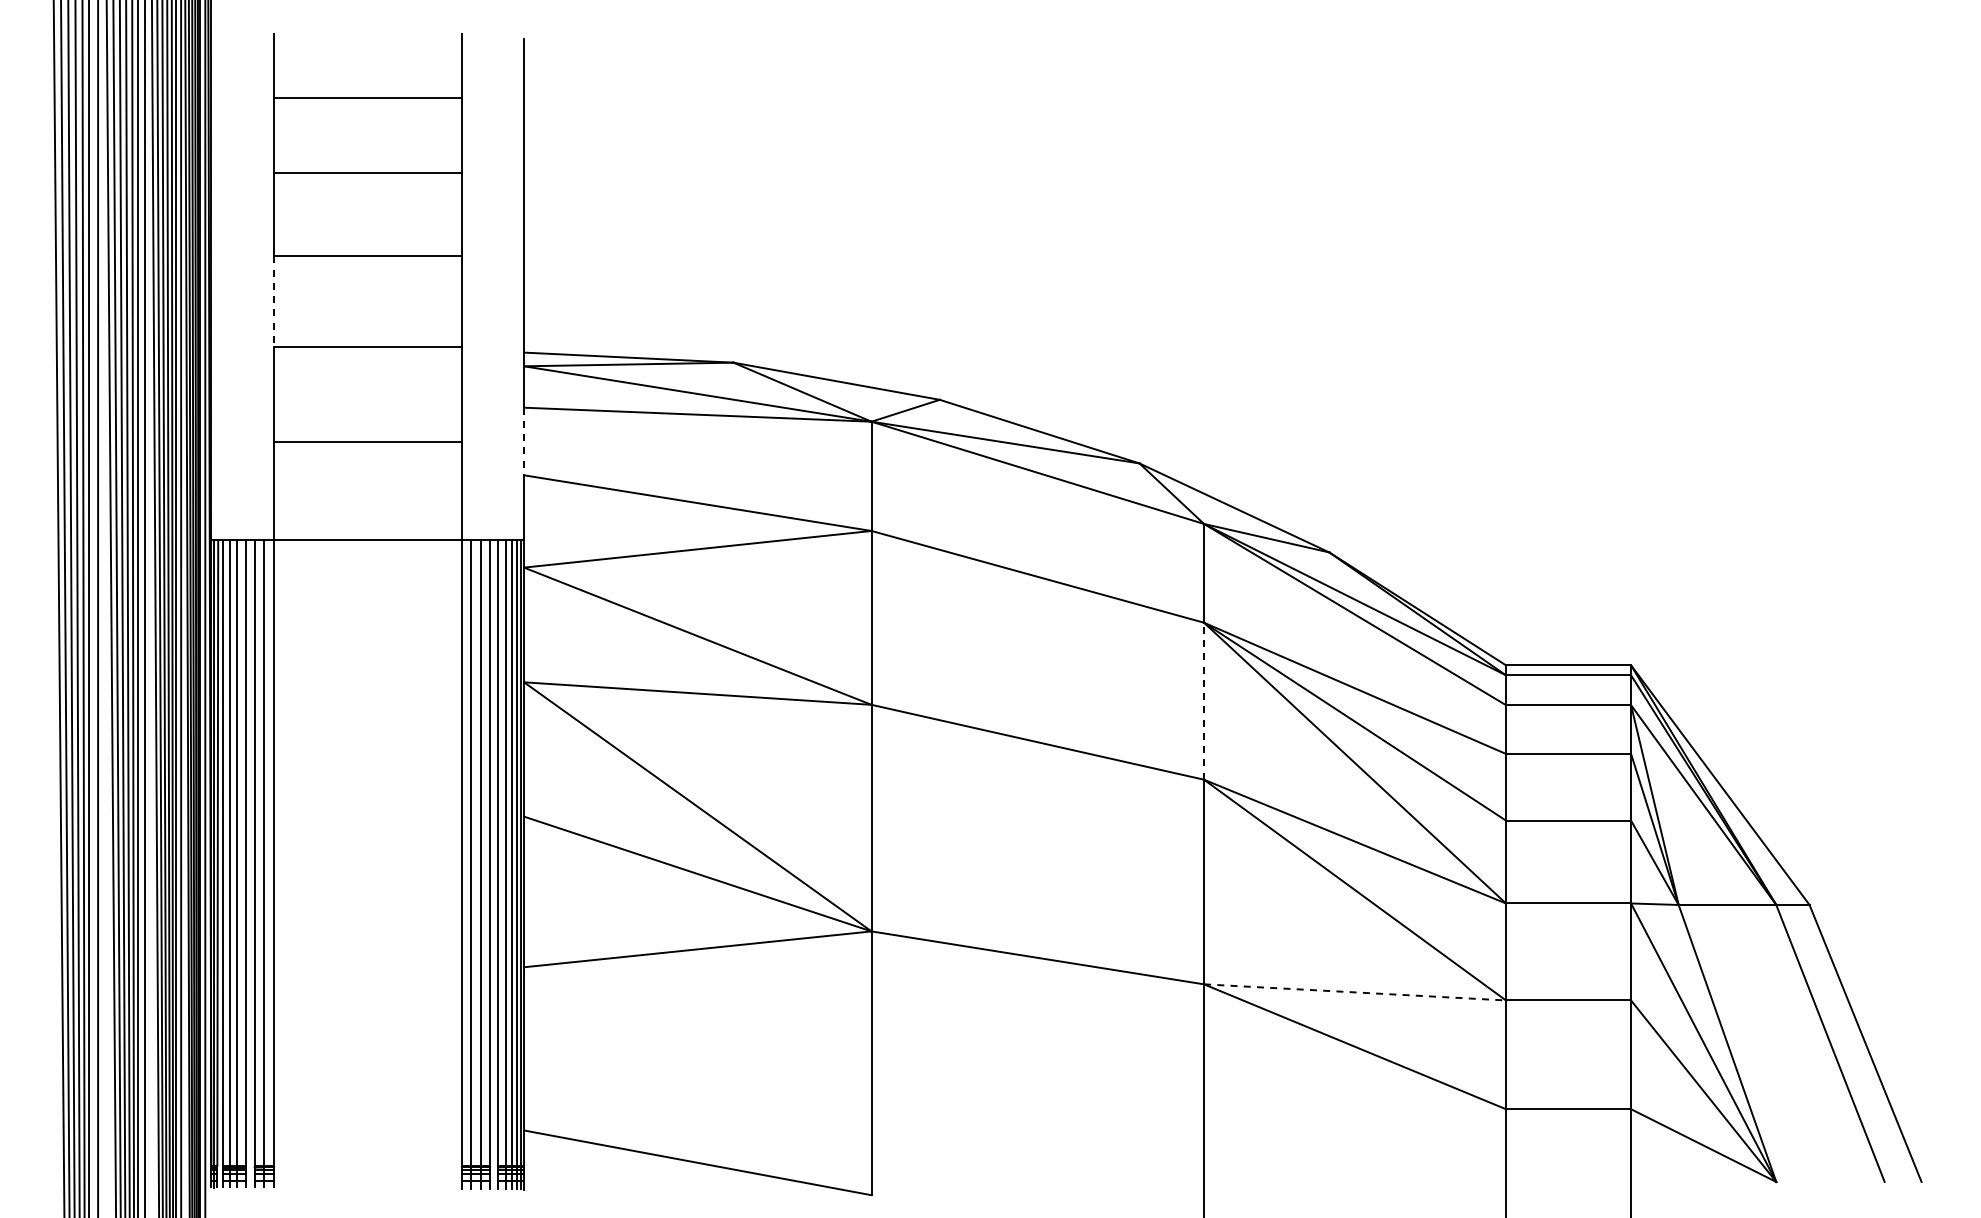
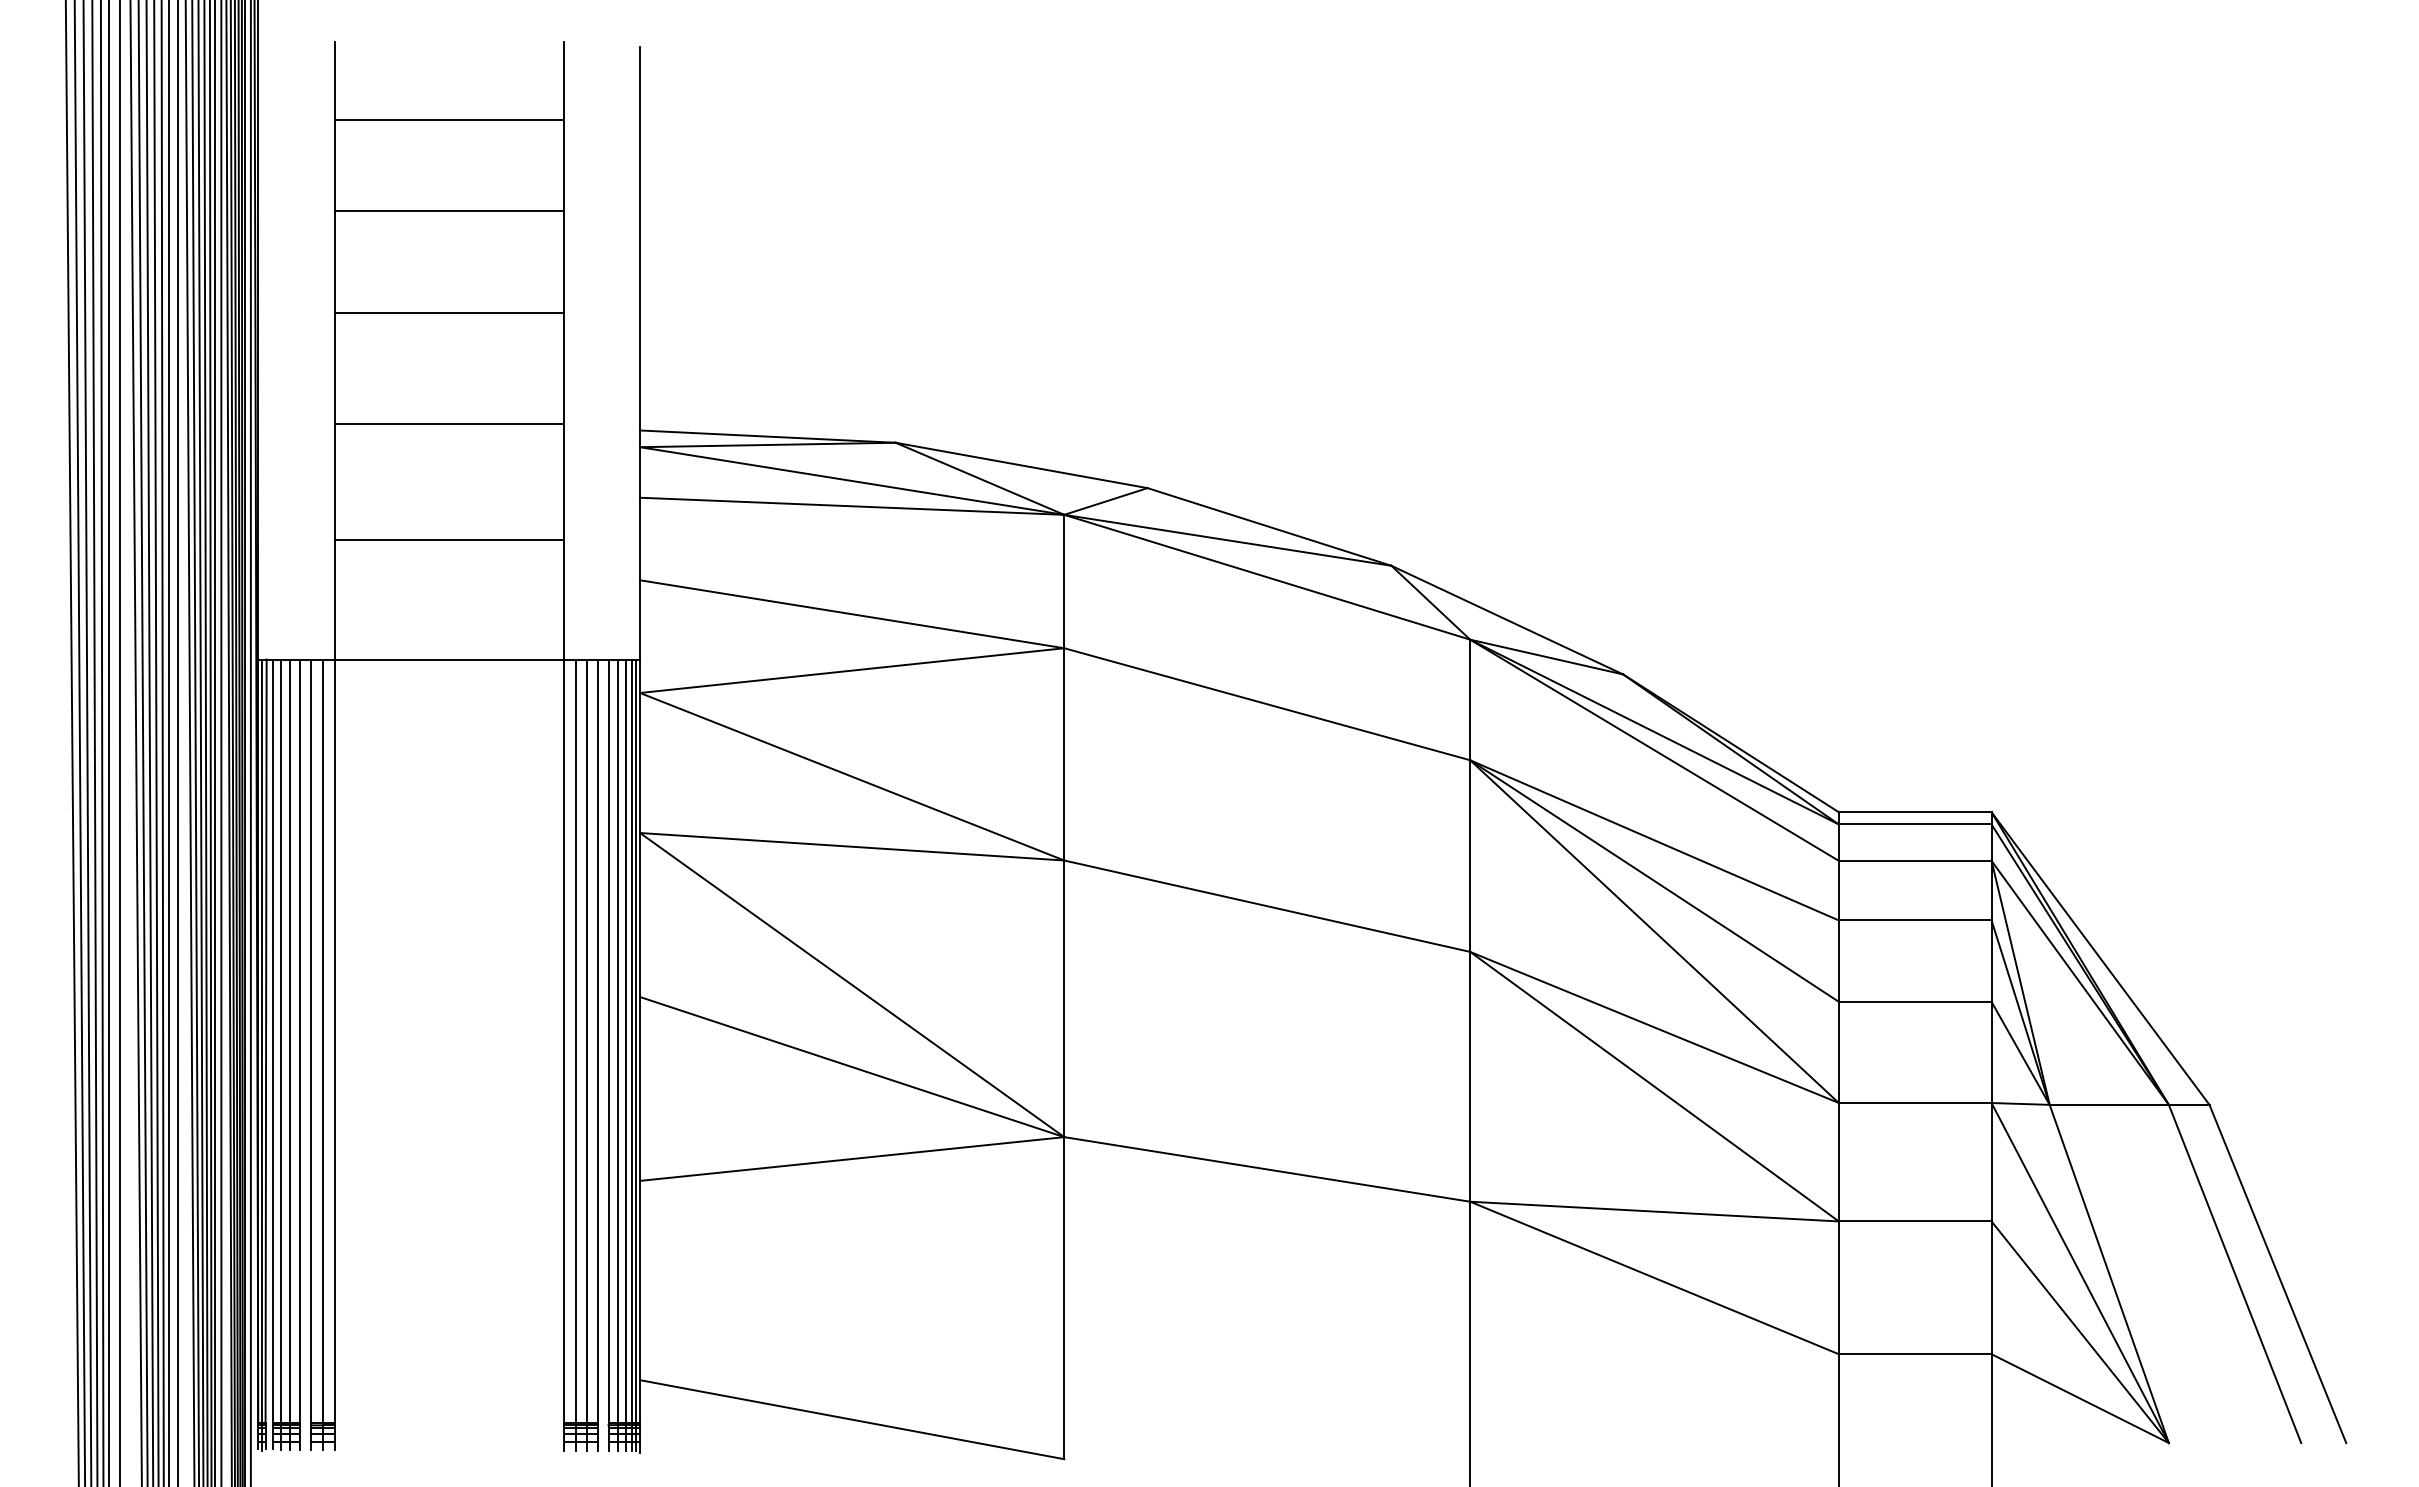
line: (273, 302) -> (334, 369), dashed -> solid
line: (524, 441) -> (640, 538), dashed -> solid
line: (1204, 700) -> (1470, 855), dashed -> solid
line: (1355, 992) -> (1655, 1211), dashed -> solid

